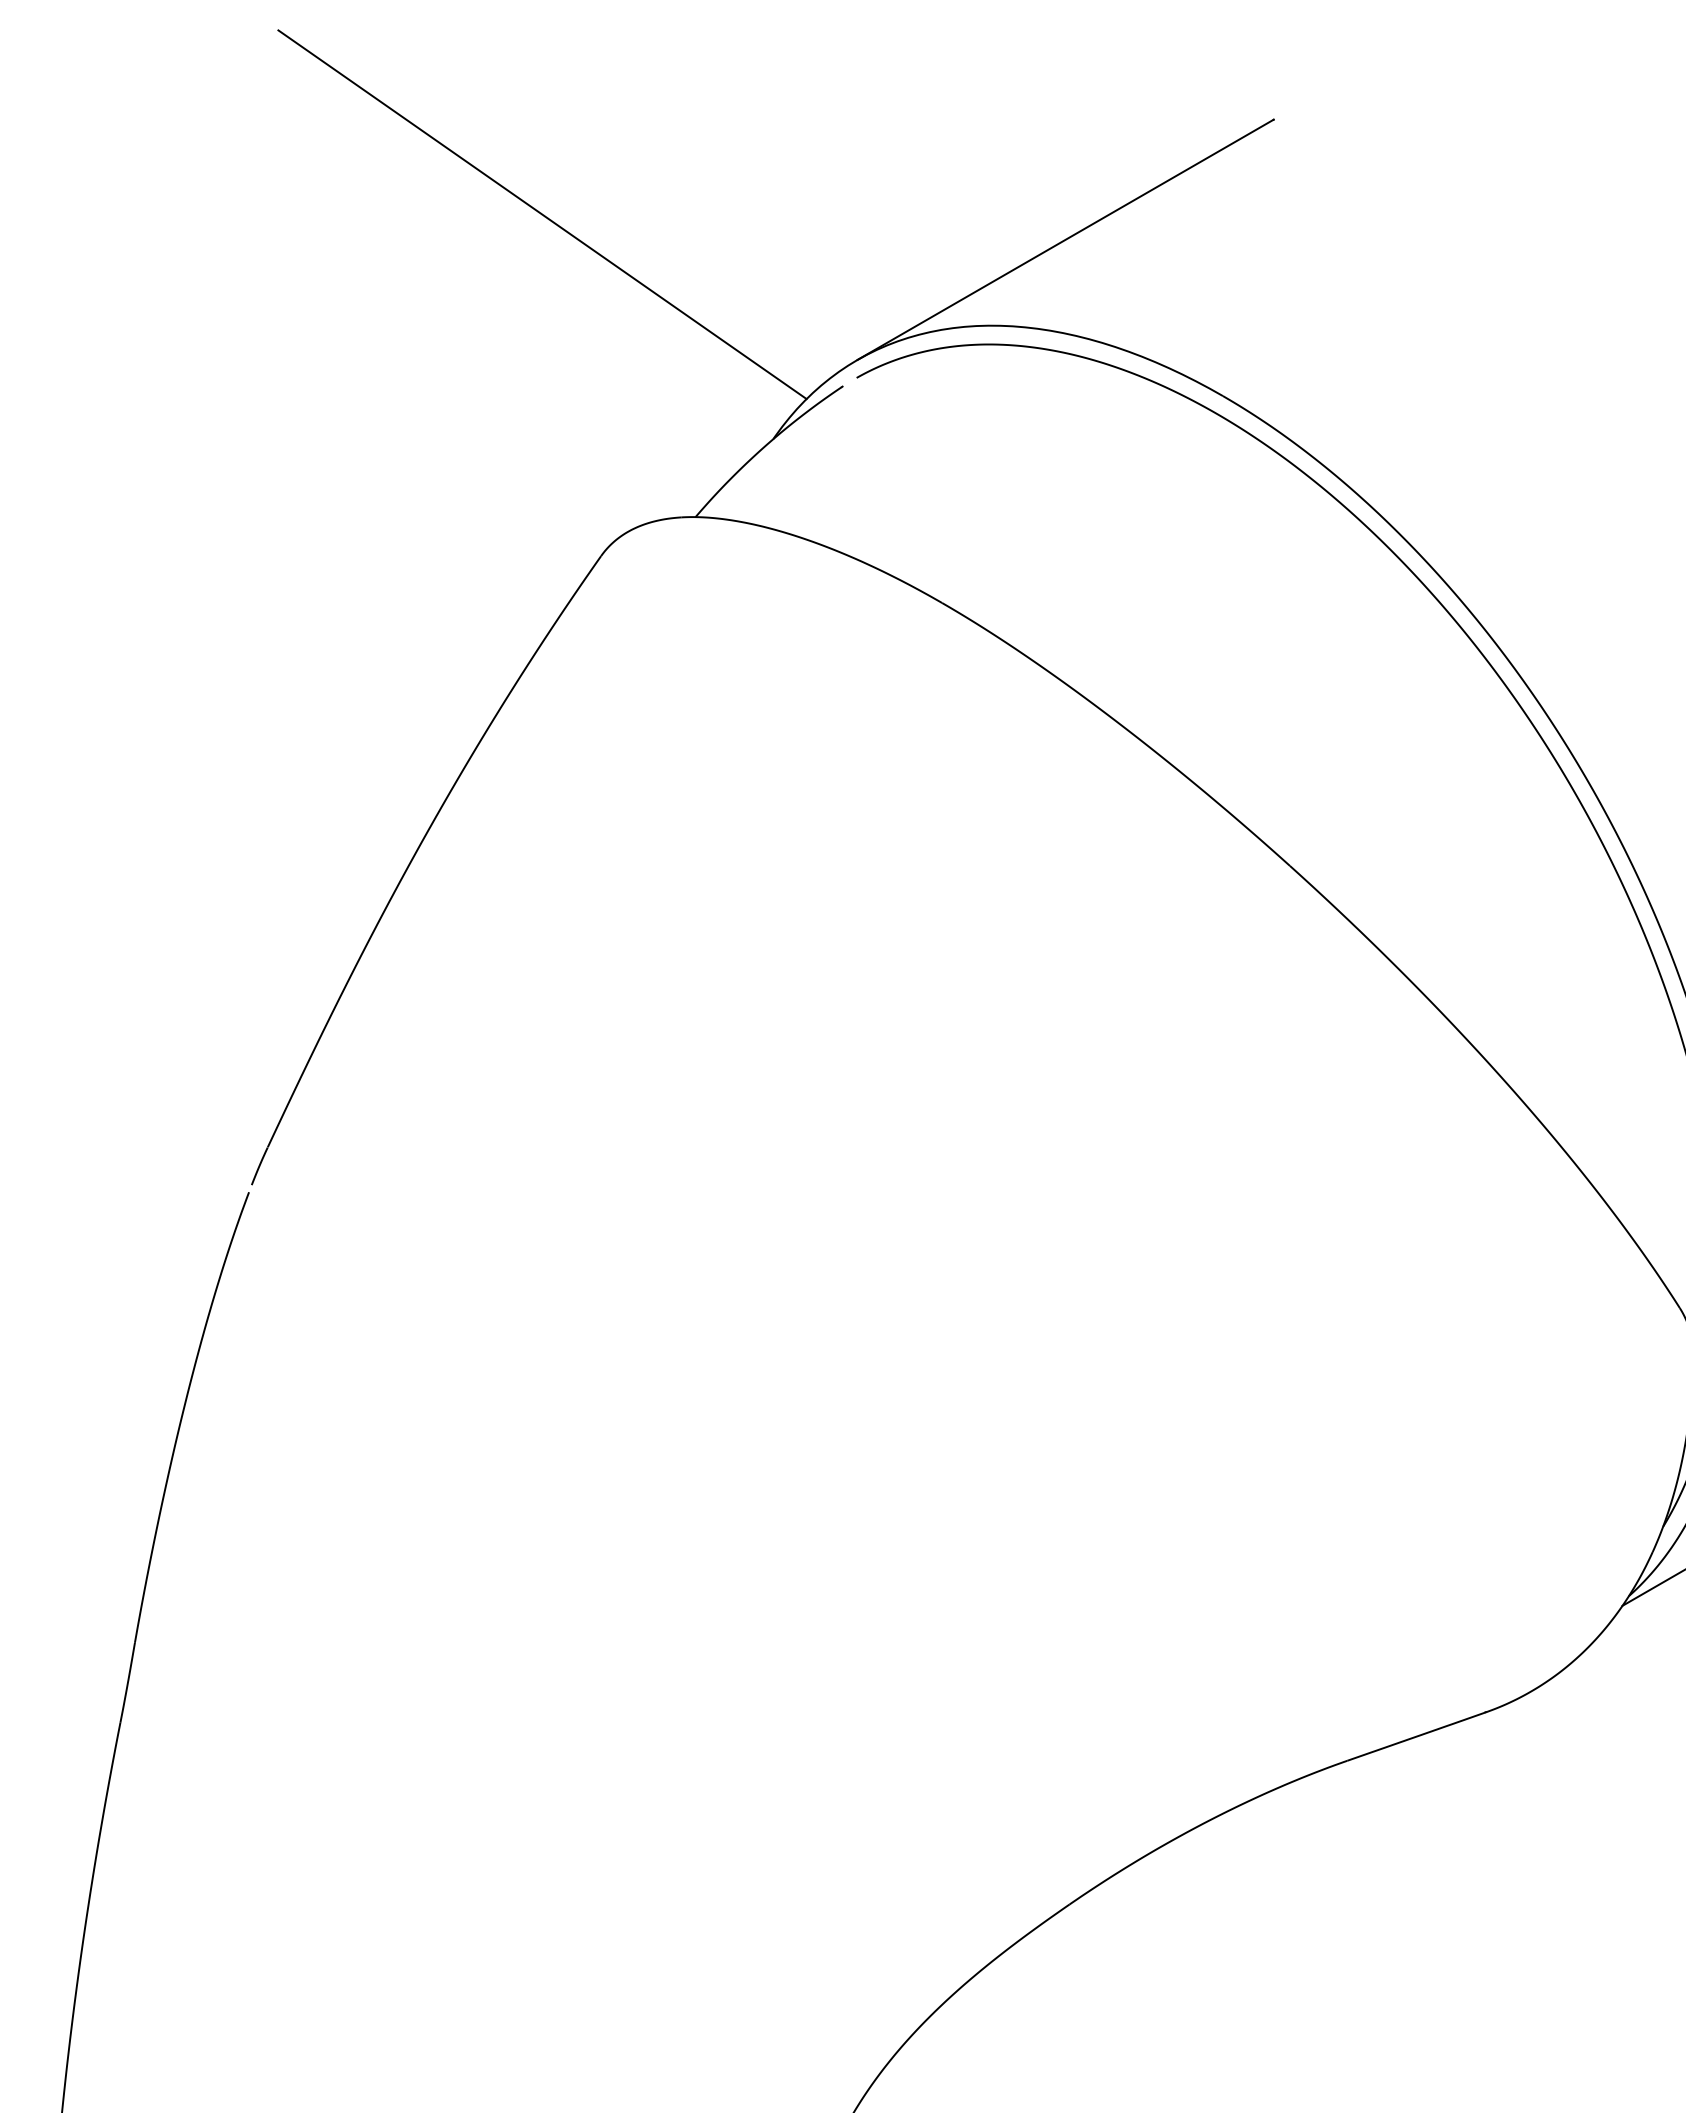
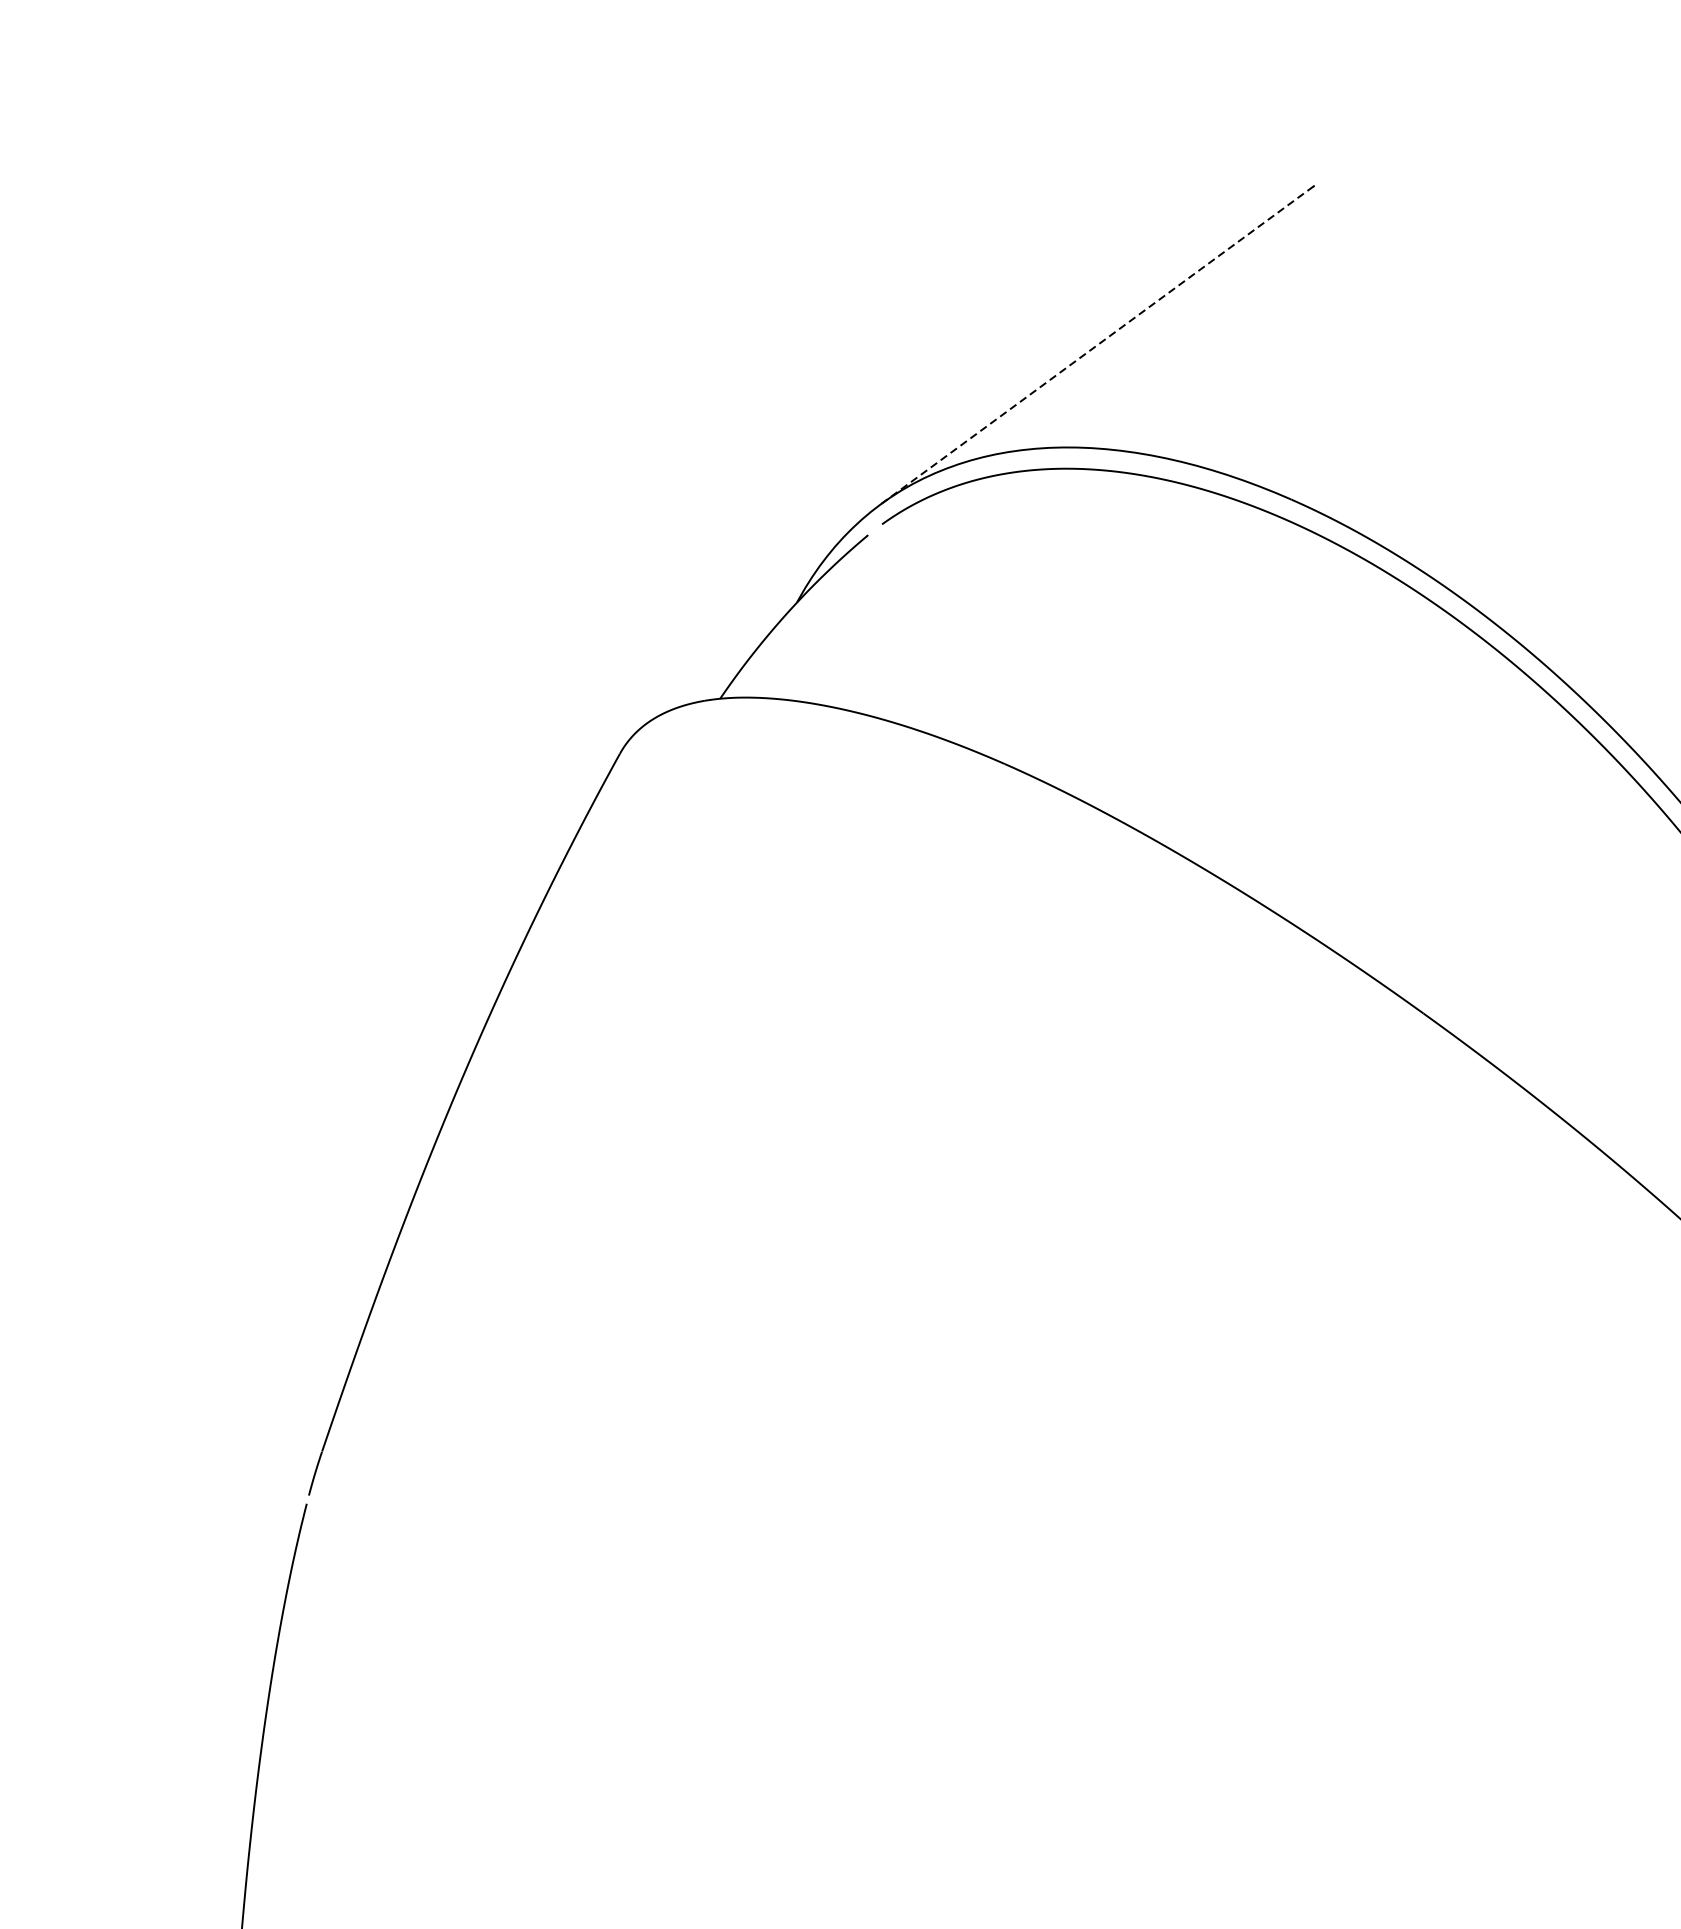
line: (542, 214) -> (512, 381), removed
line: (1065, 240) -> (1097, 346), solid -> dashed

